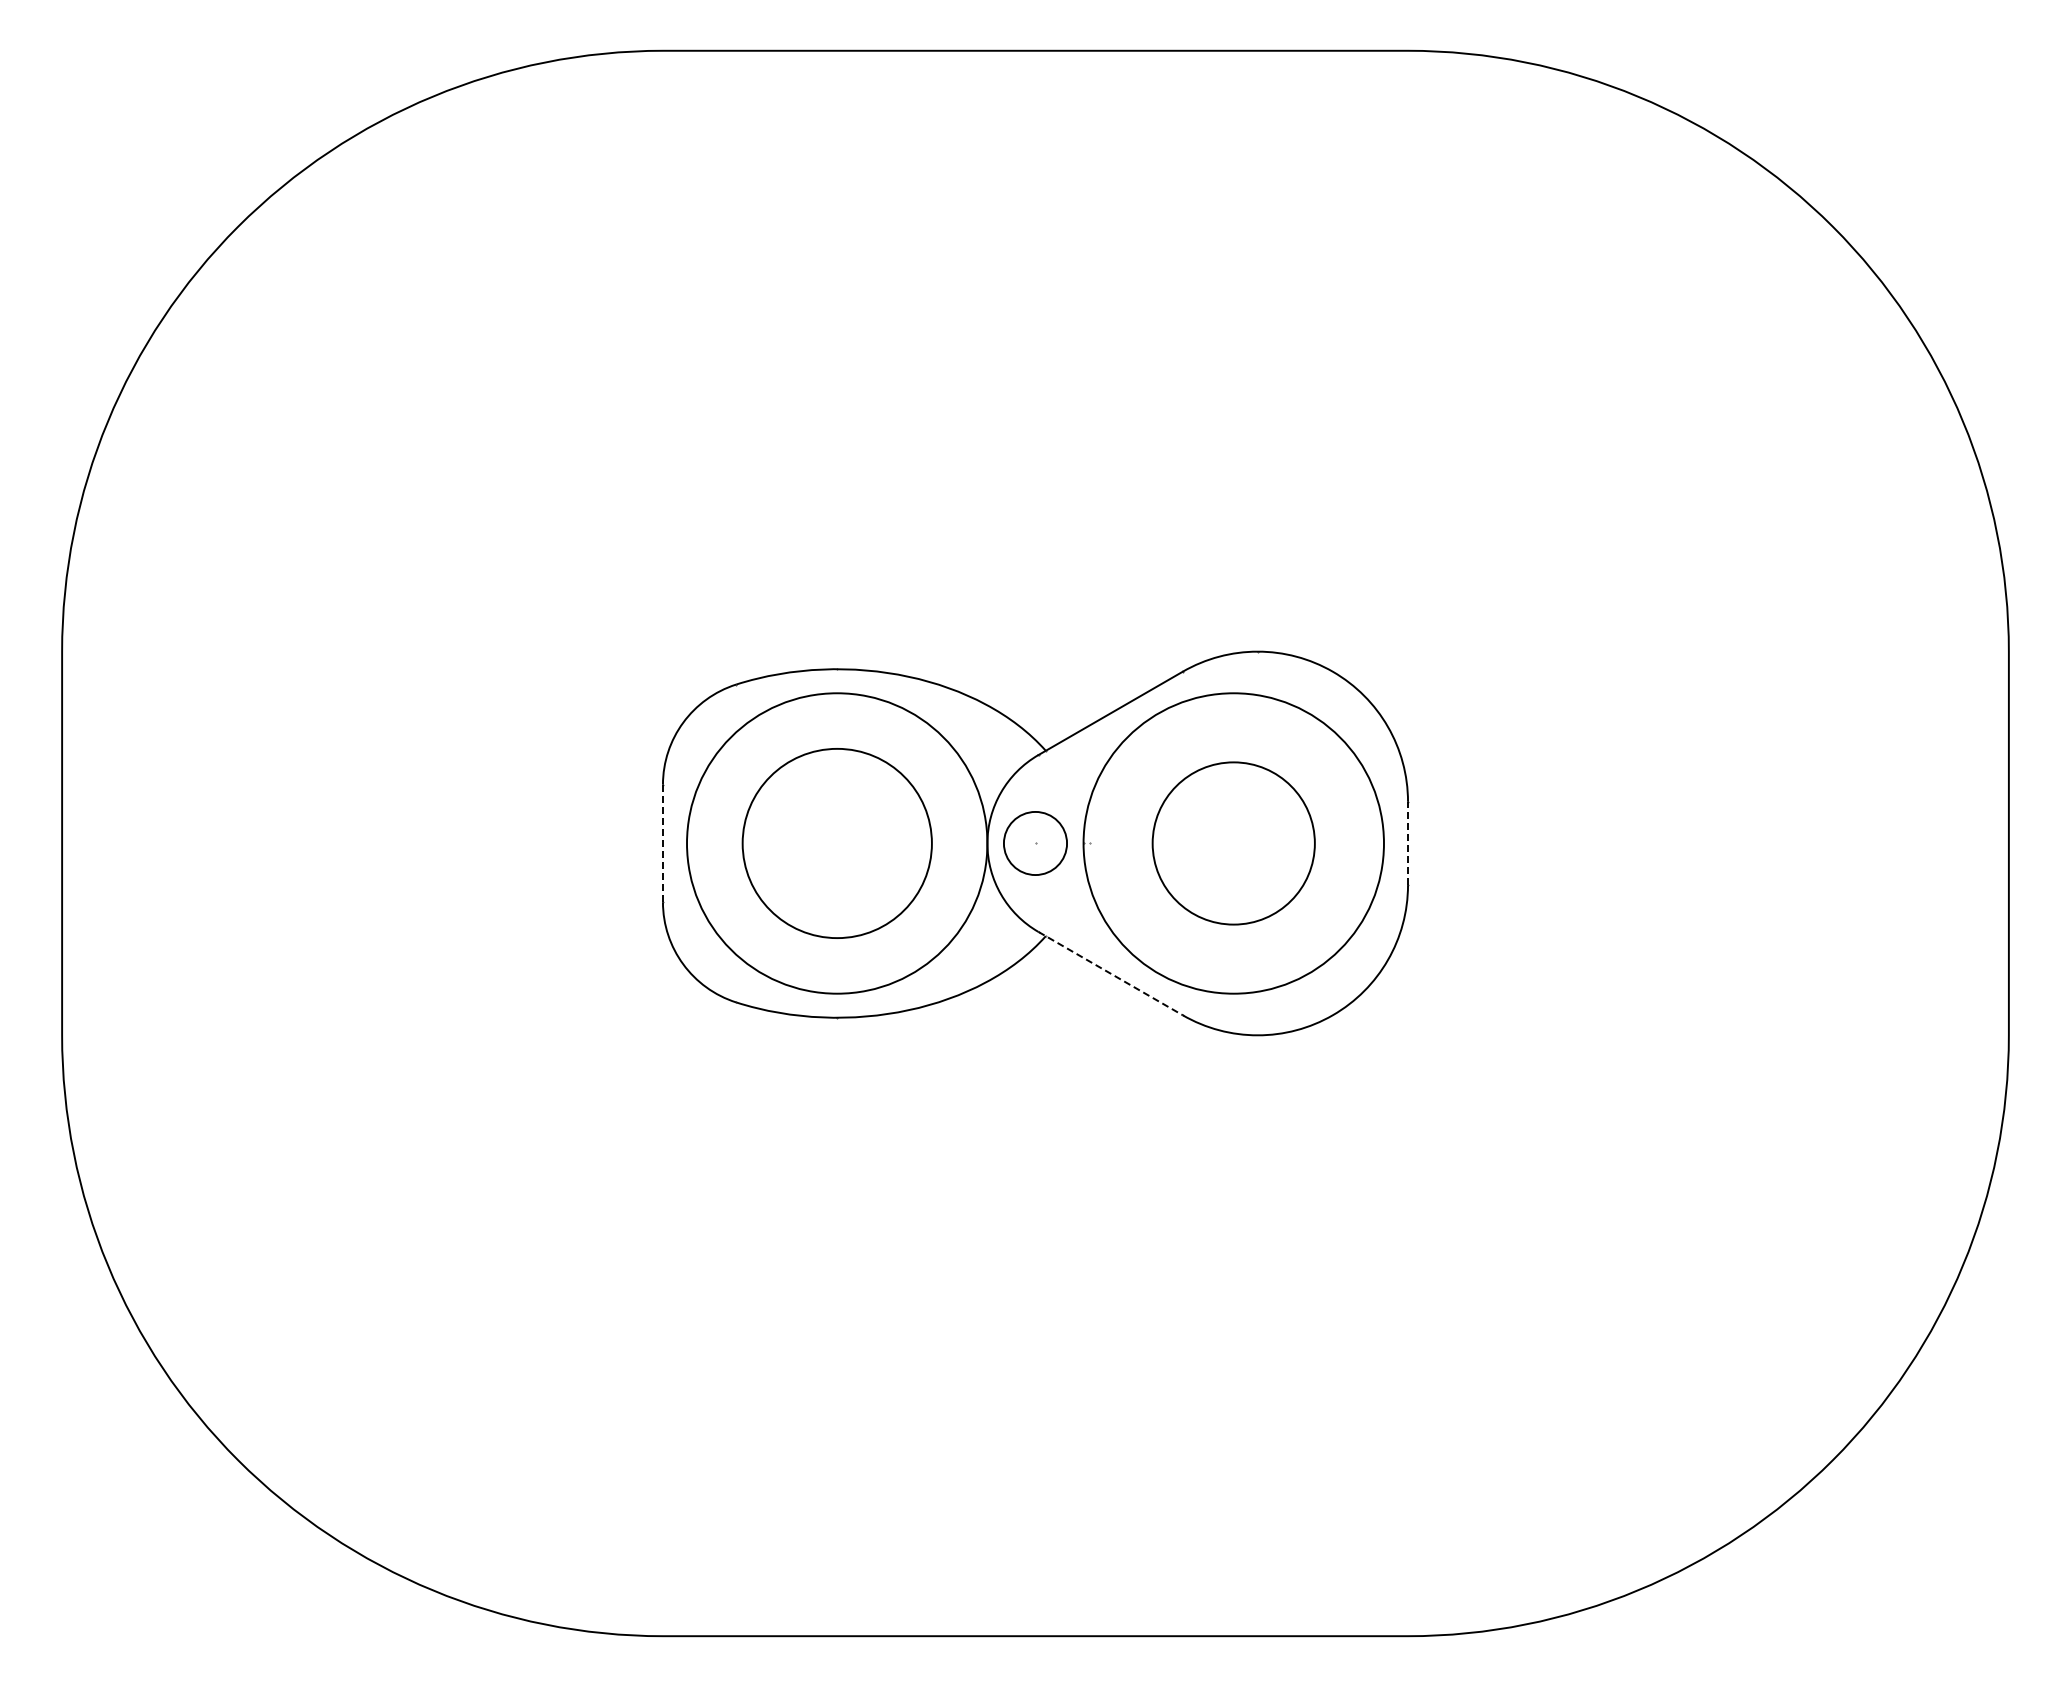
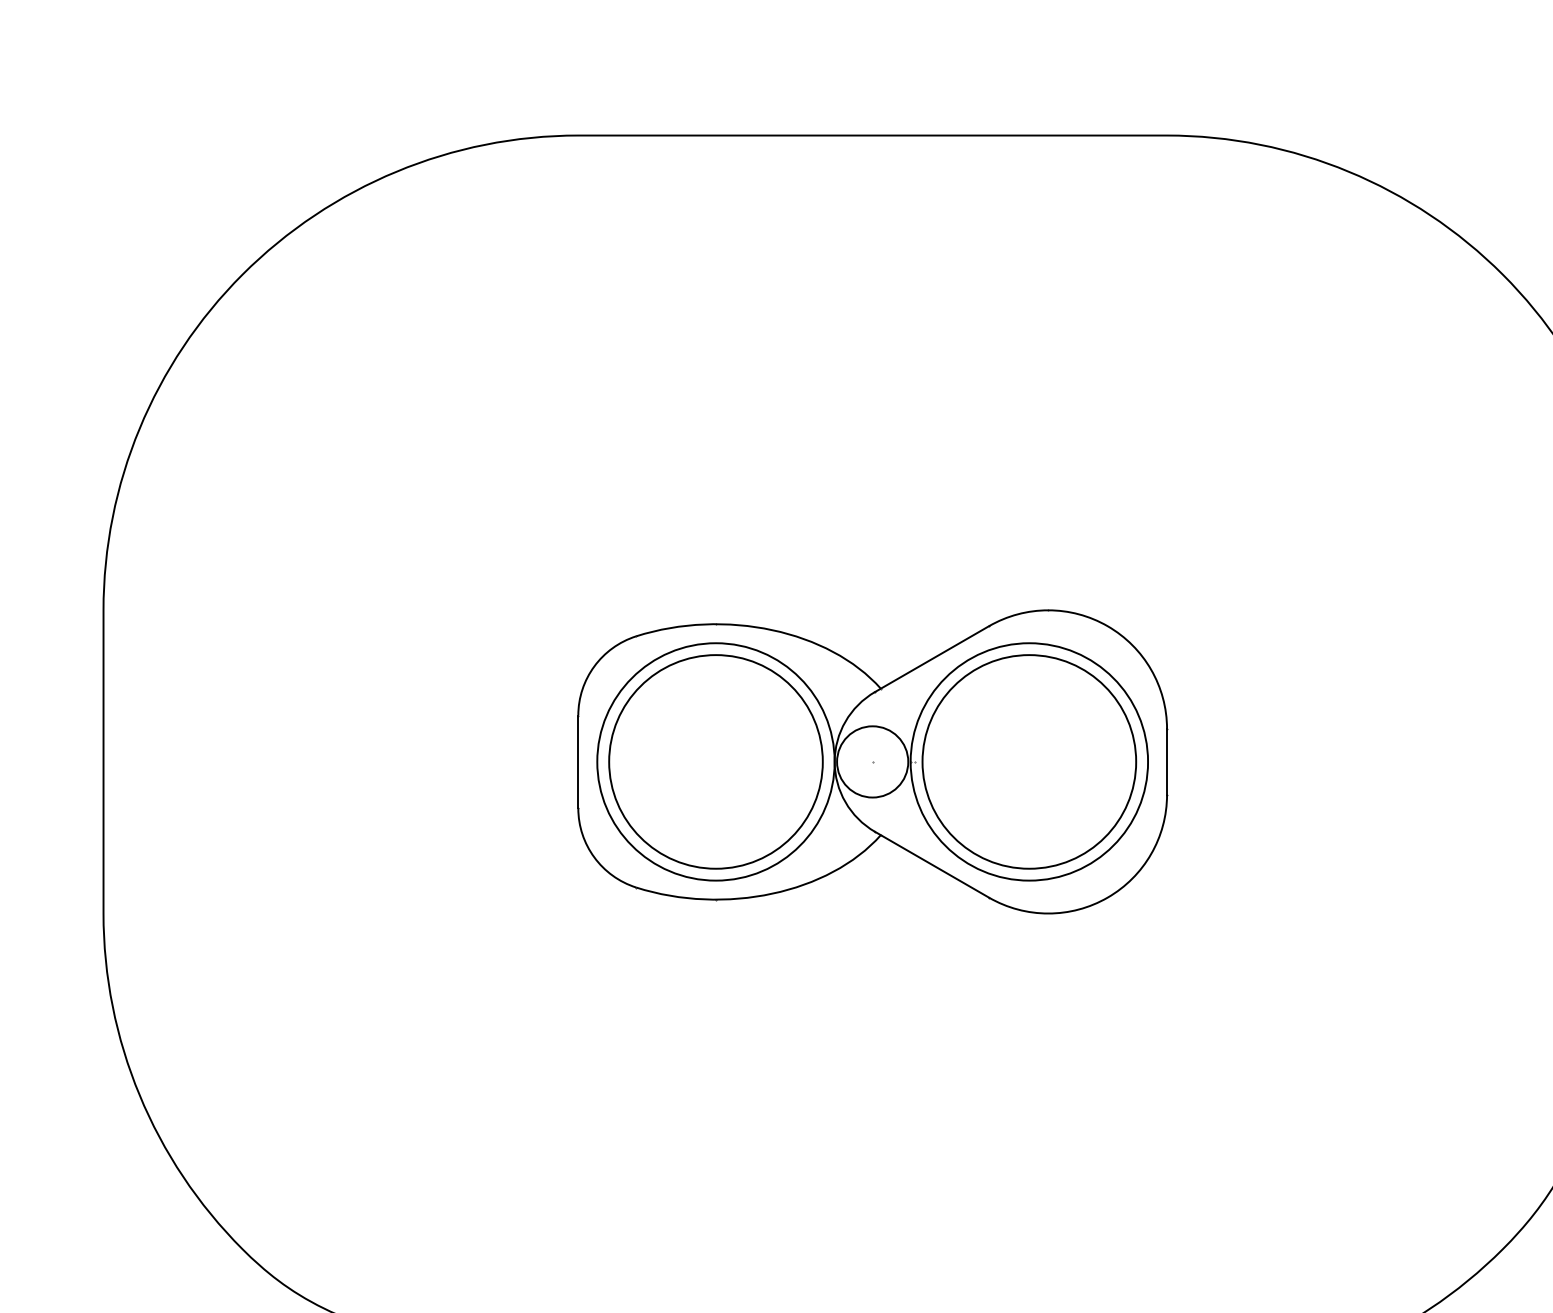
line: (662, 843) -> (577, 761), dashed -> solid
circle: (837, 843) -> (716, 761), size x1.43
circle: (1035, 843) -> (872, 761), size x1.43
circle: (1233, 843) -> (1029, 761), size x1.67
line: (1408, 843) -> (1167, 761), dashed -> solid
line: (1111, 973) -> (932, 864), dashed -> solid

